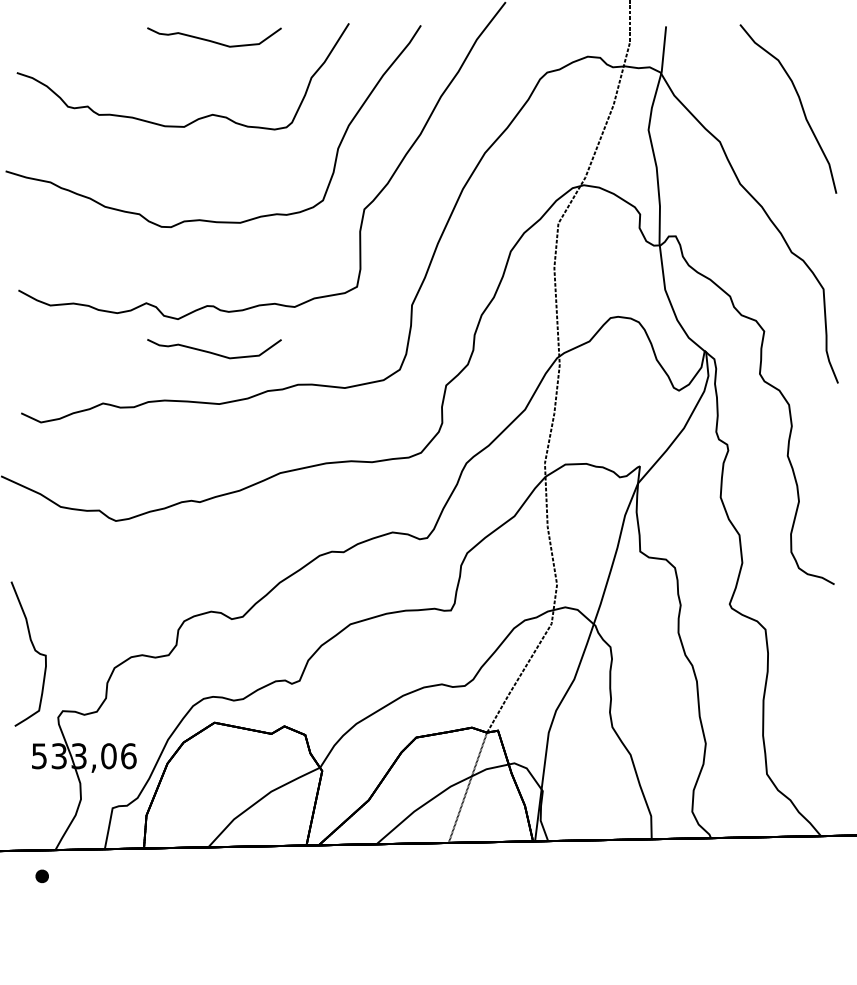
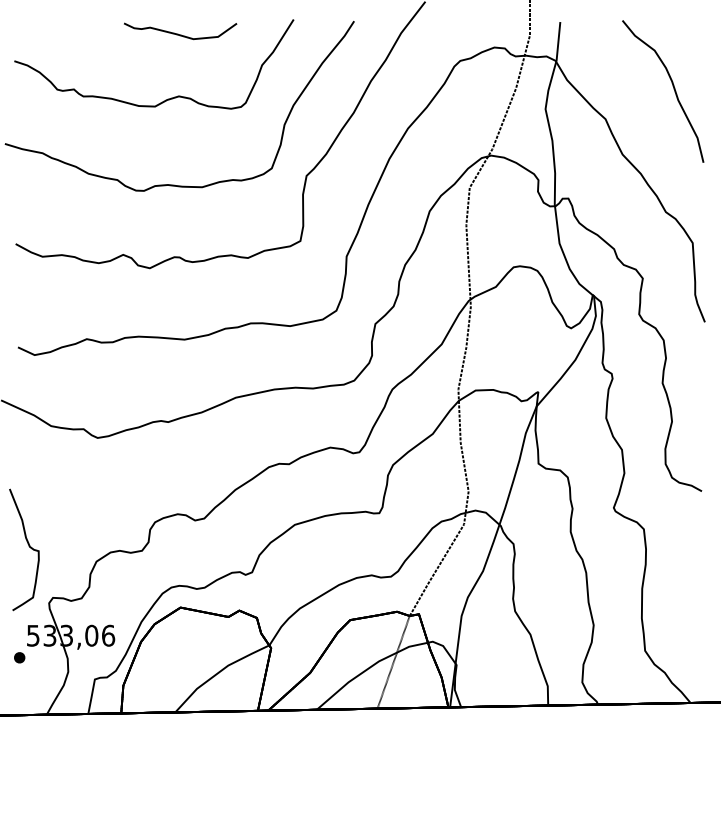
part: (214, 349) -> (180, 293), removed
part: (42, 876) -> (19, 657), moved

